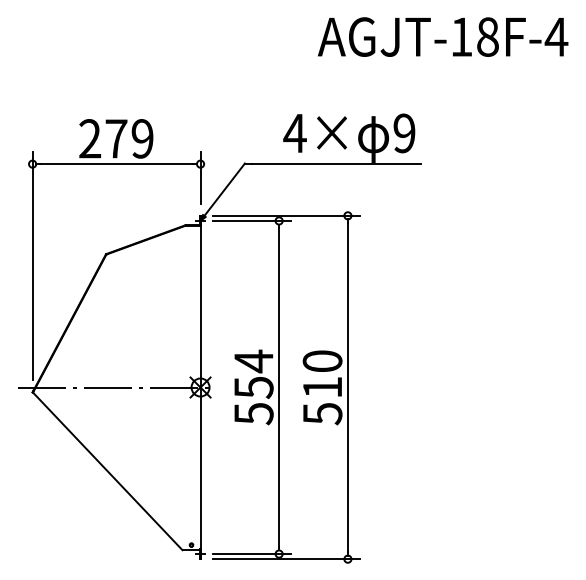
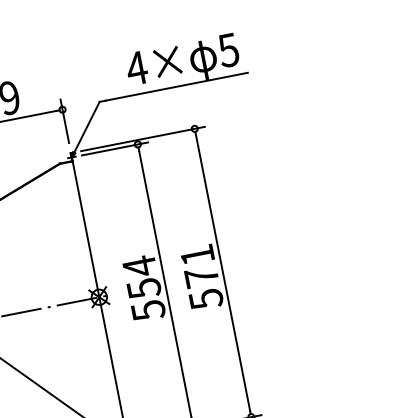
text: (404, 133) -> (228, 50), 9 -> 5
text: (322, 374) -> (199, 266), 510 -> 571

